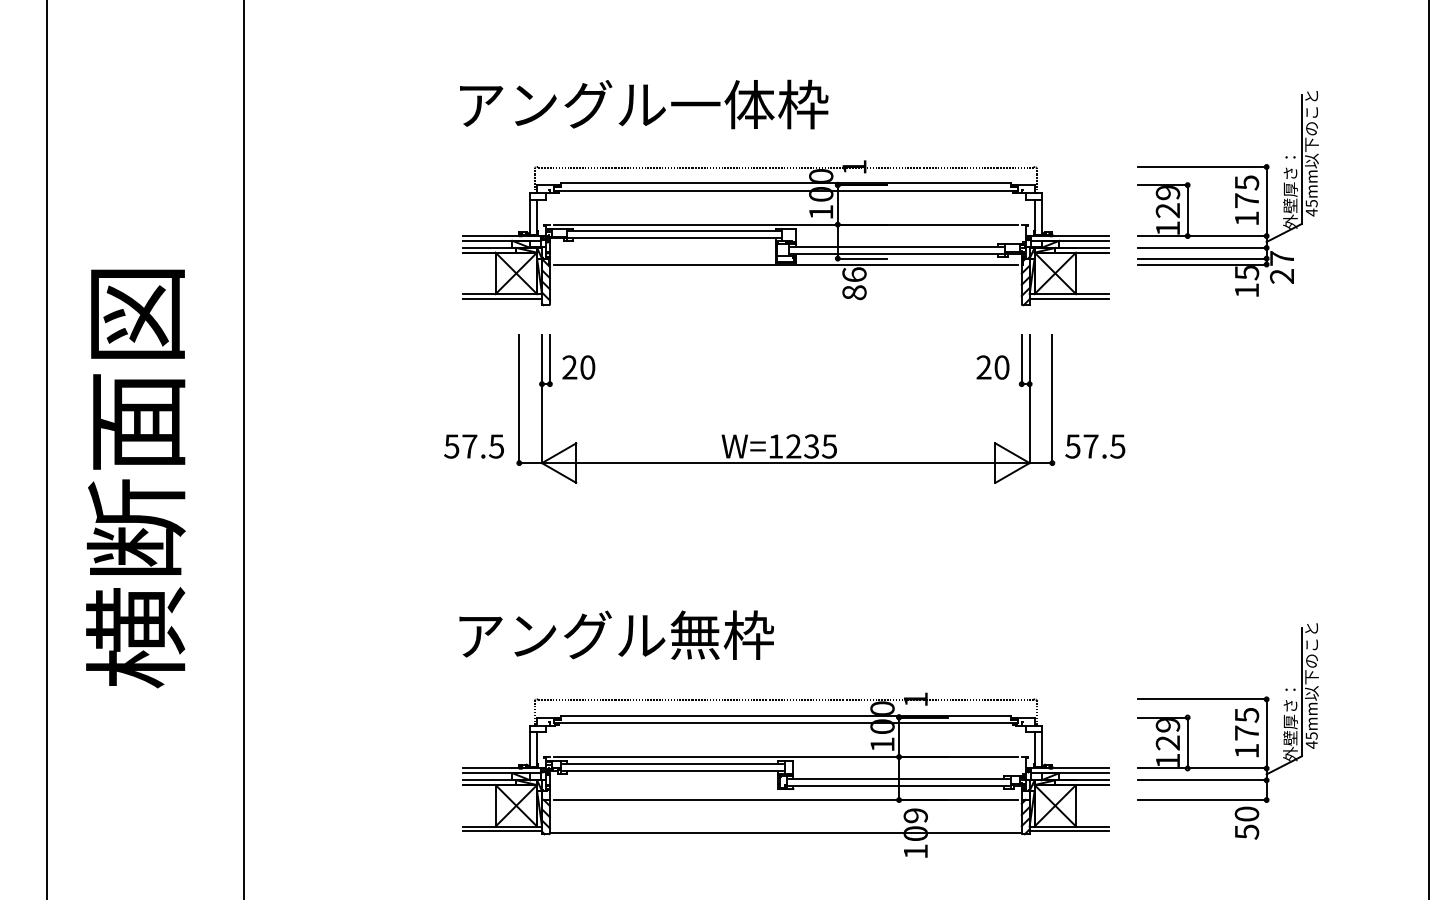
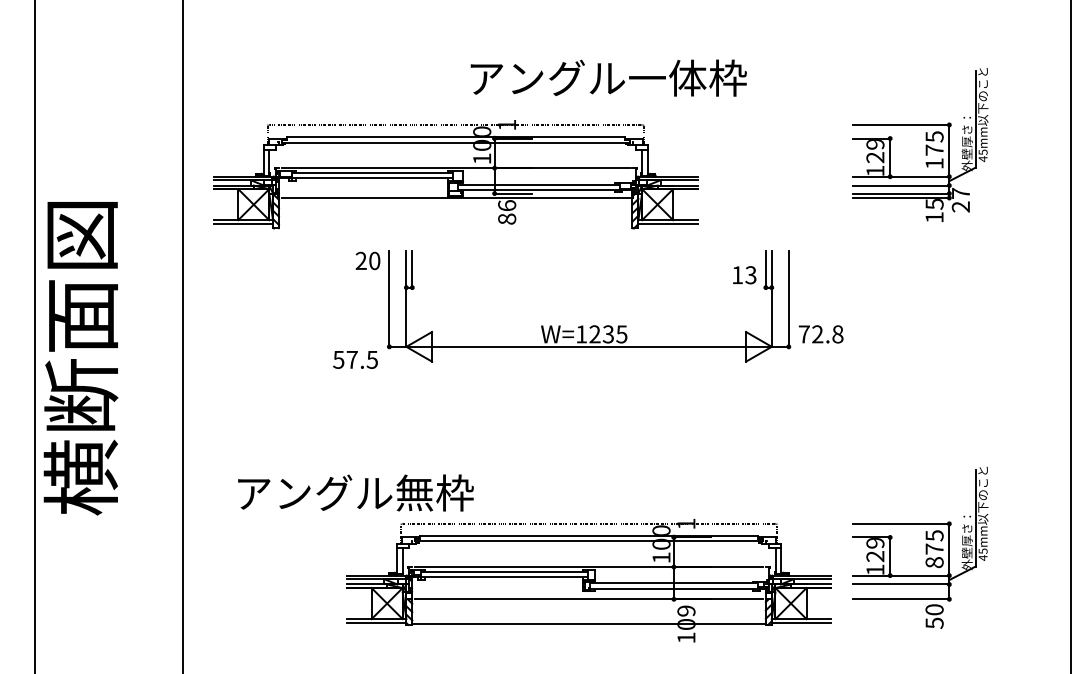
text: (644, 104) -> (609, 78), moved
part: (785, 233) -> (455, 174), moved
text: (578, 367) -> (367, 260), moved
text: (992, 367) -> (743, 275), 20 -> 13
text: (473, 446) -> (355, 359), moved
text: (1095, 446) -> (821, 334), 57.5 -> 72.8
text: (135, 478) -> (80, 358), moved
text: (616, 634) -> (355, 492), moved
text: (1246, 750) -> (934, 562), 175 -> 875

